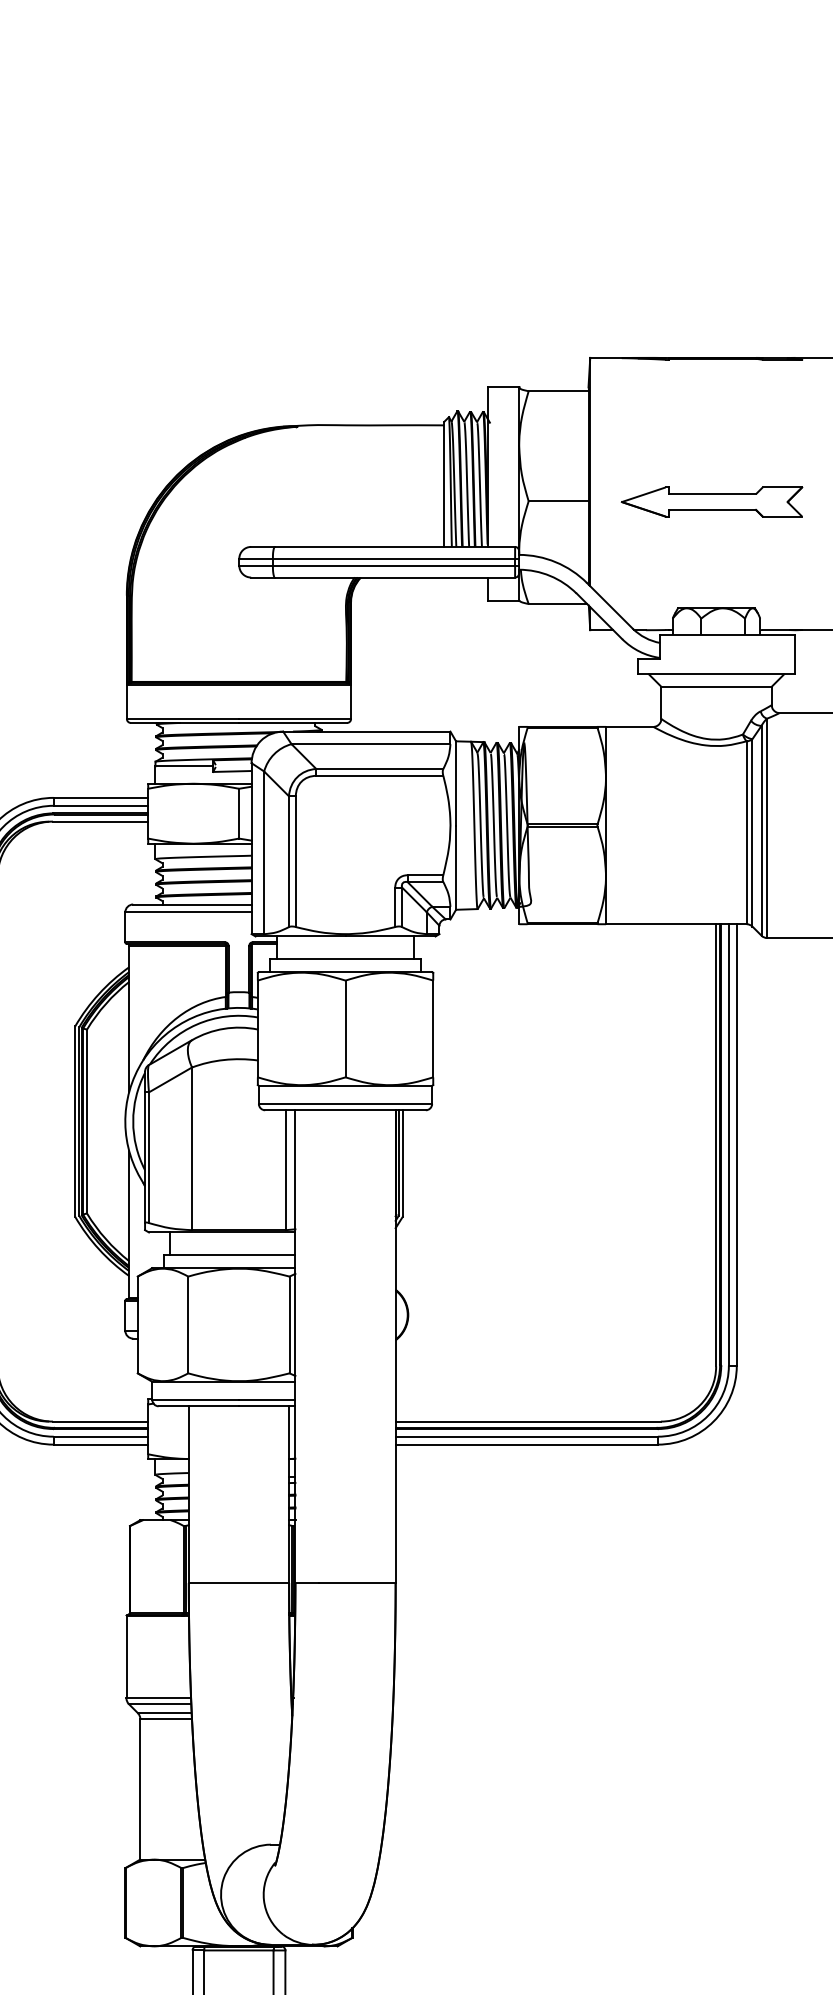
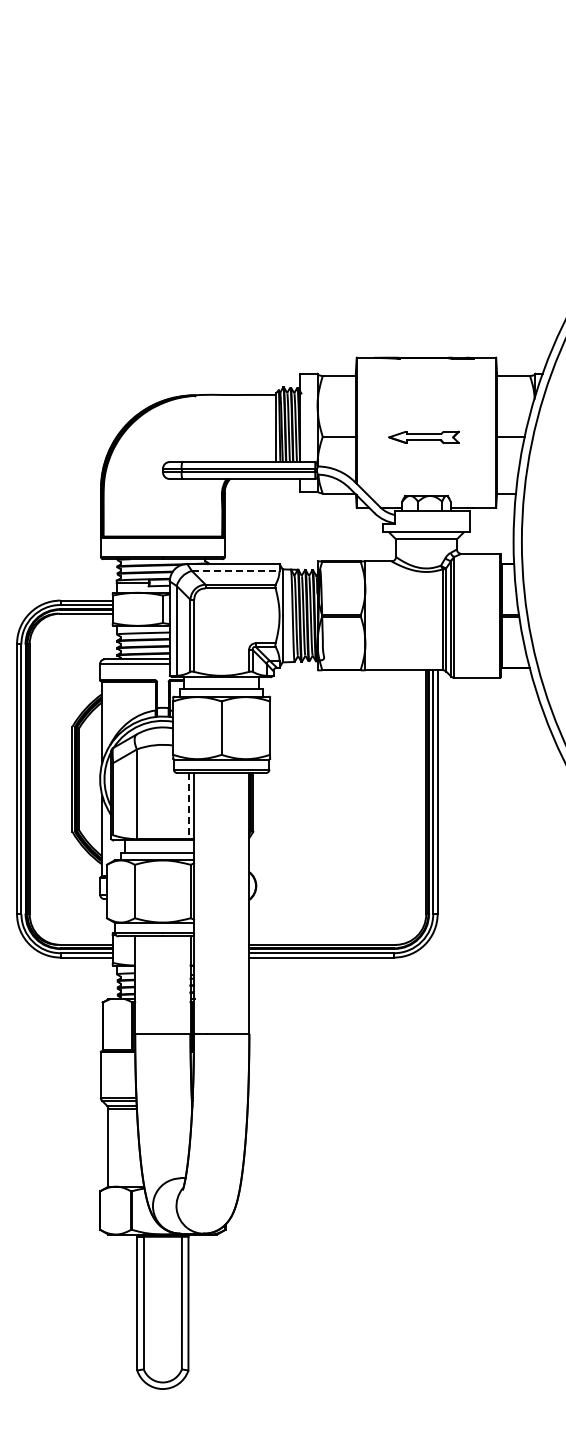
part: (711, 502) -> (423, 437), size x0.7
line: (370, 743) -> (235, 570), solid -> dashed
line: (285, 1170) -> (188, 806), solid -> dashed

